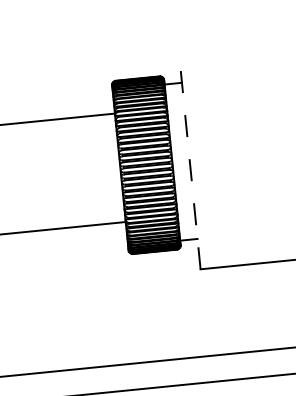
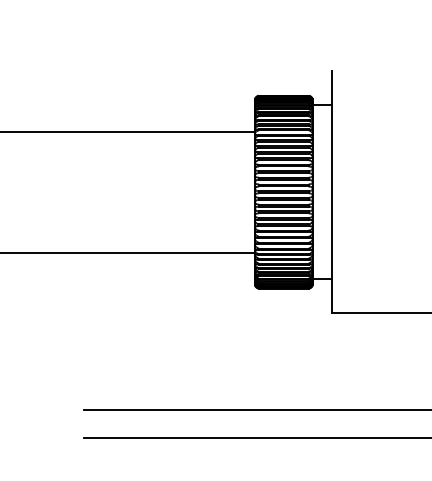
line: (190, 161) -> (332, 192), dashed -> solid

